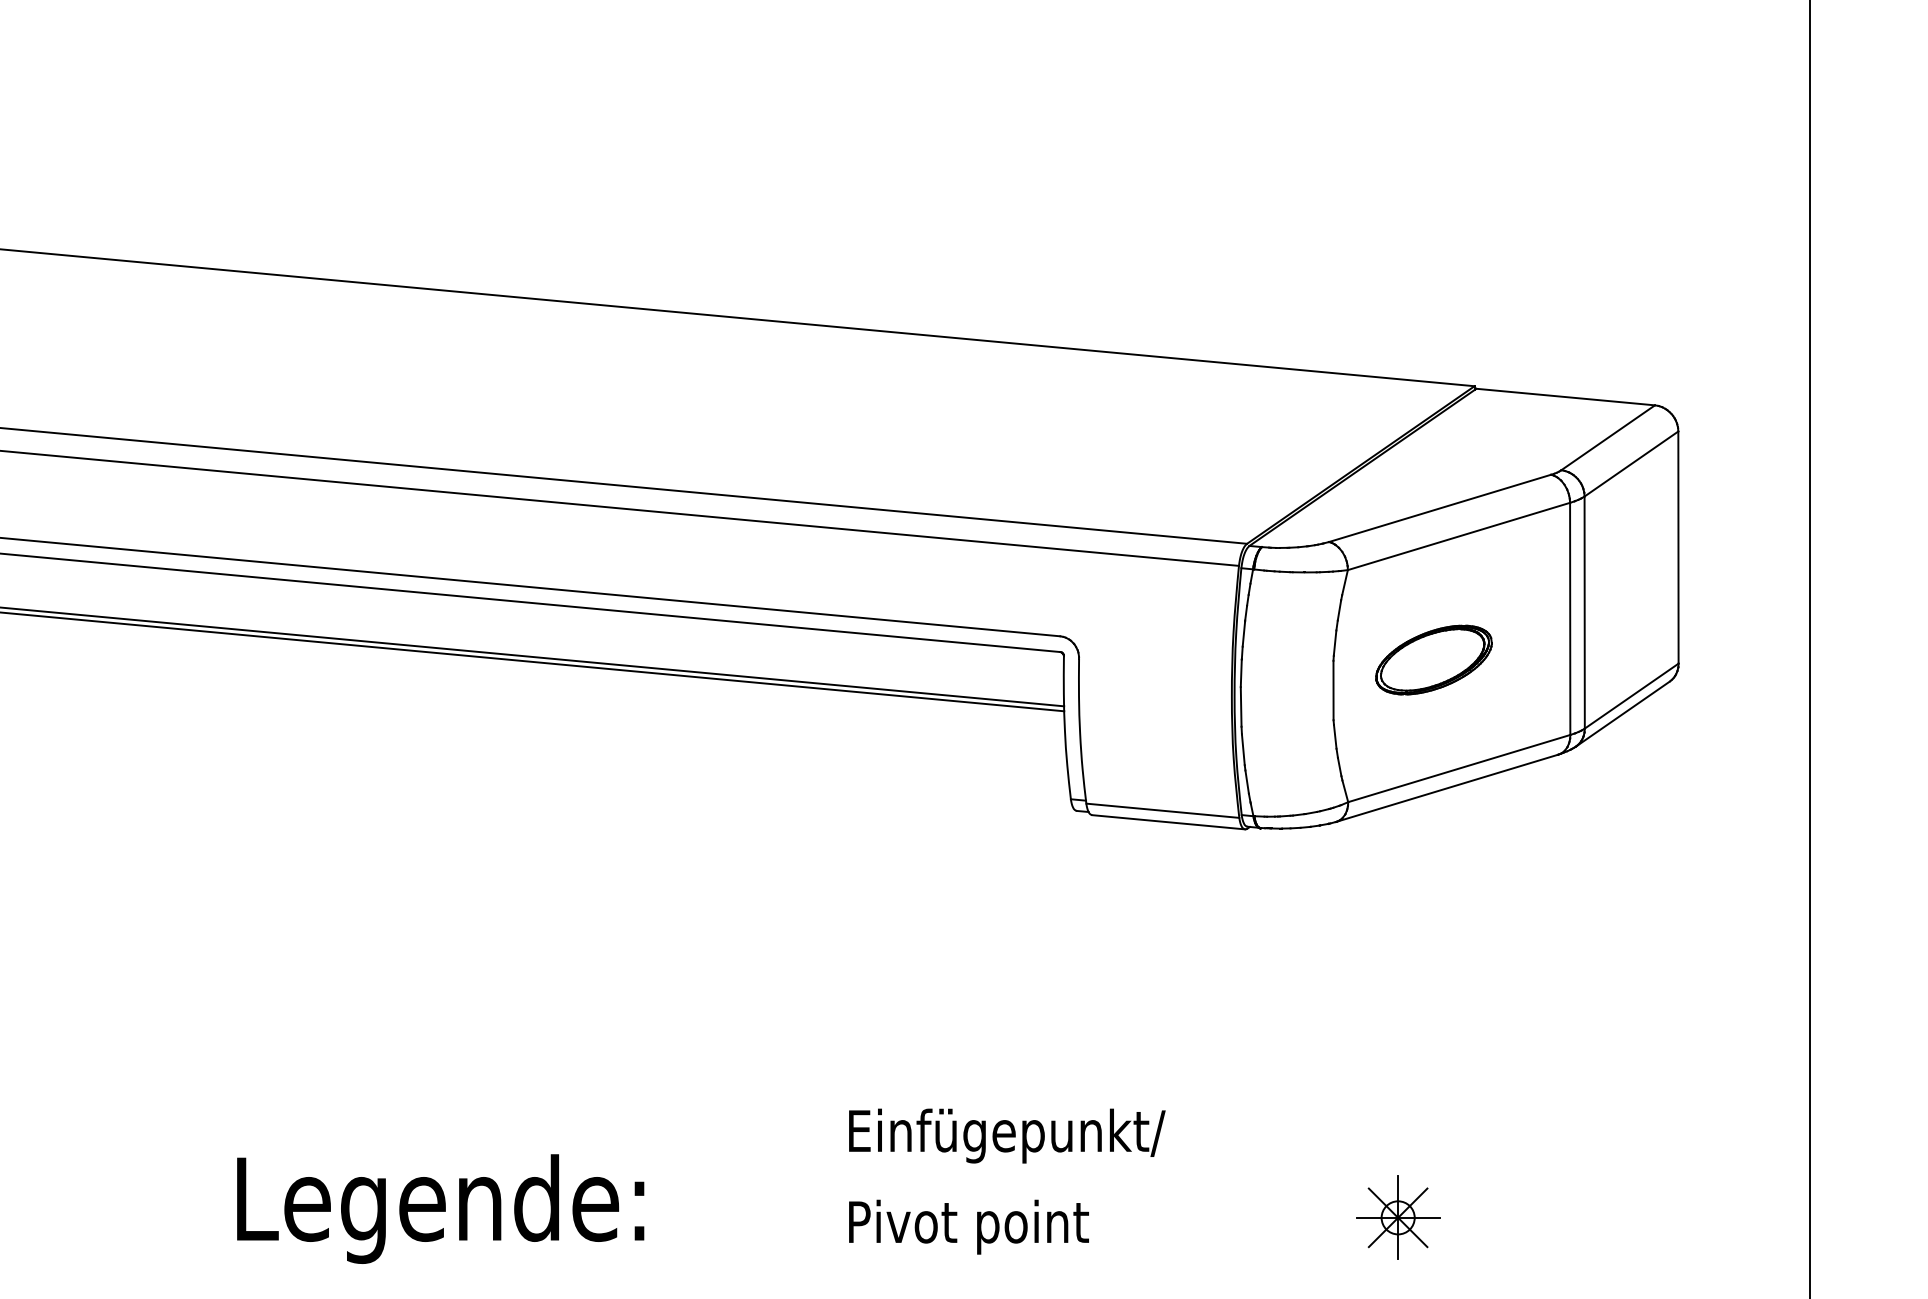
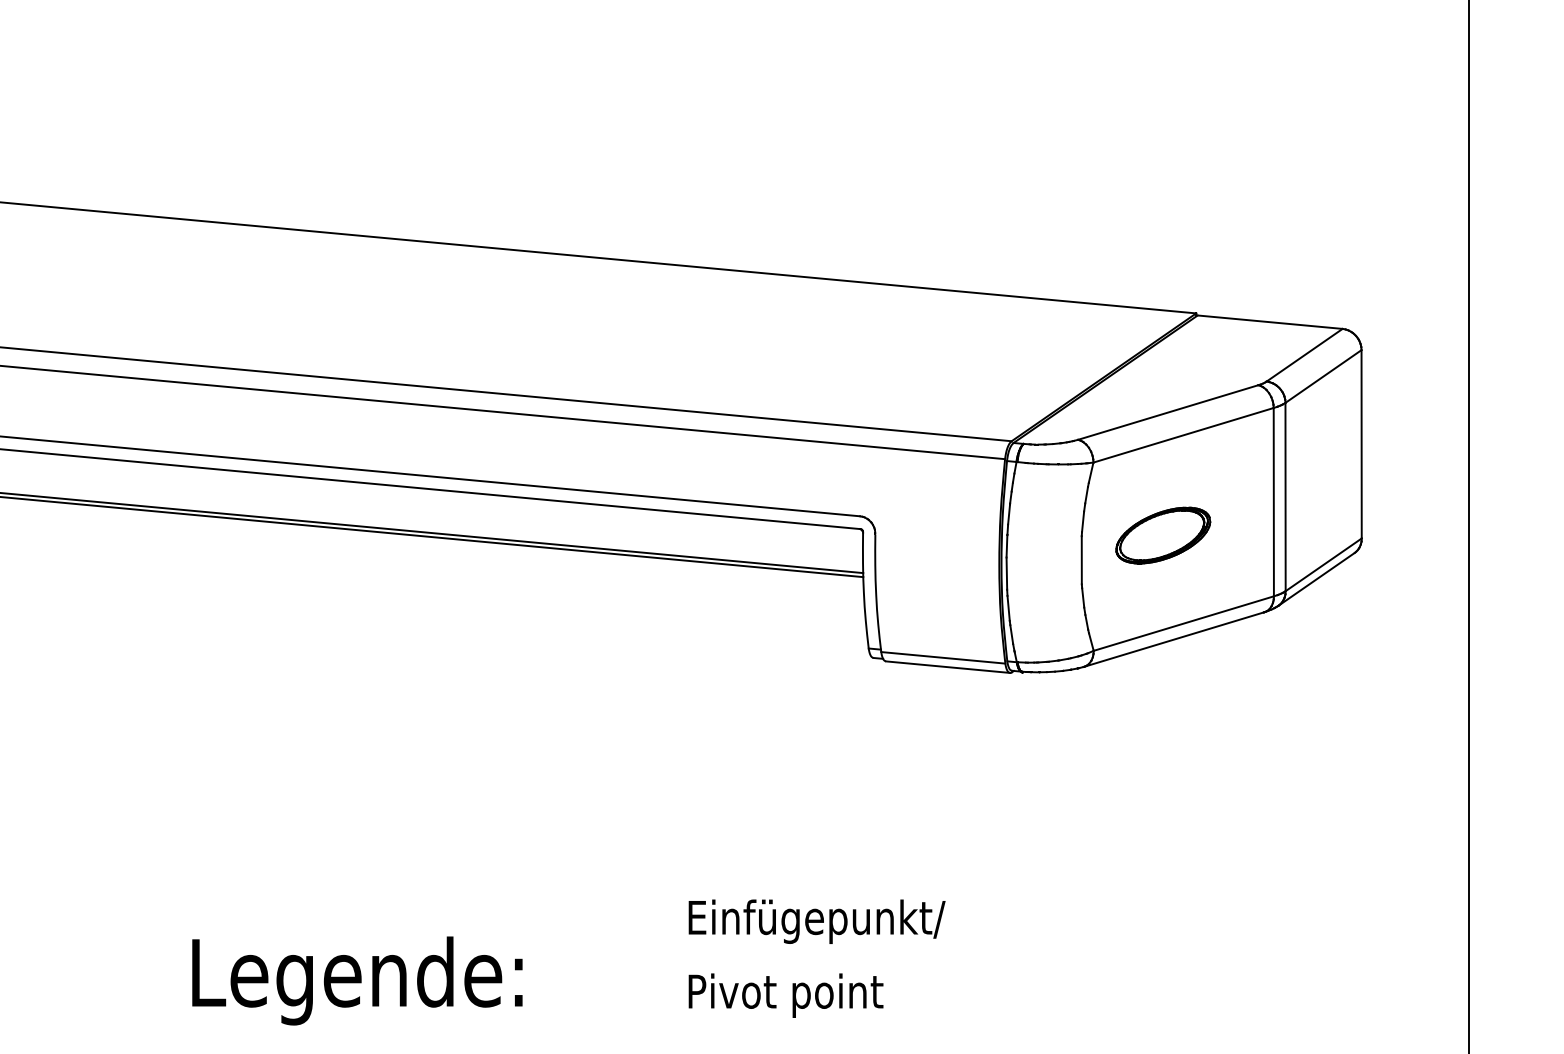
part: (1398, 1217) -> (1134, 987), removed

